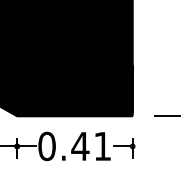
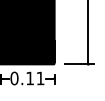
text: (79, 146) -> (29, 78), 0.41 -> 0.11

